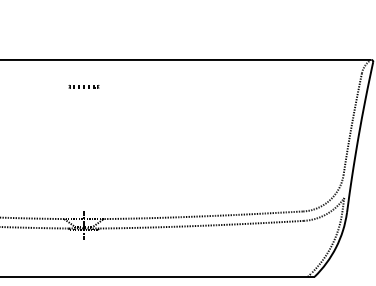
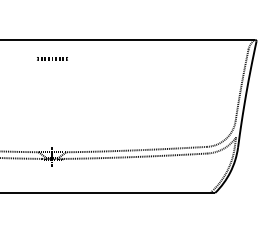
part: (84, 86) -> (52, 58), size x1.43

